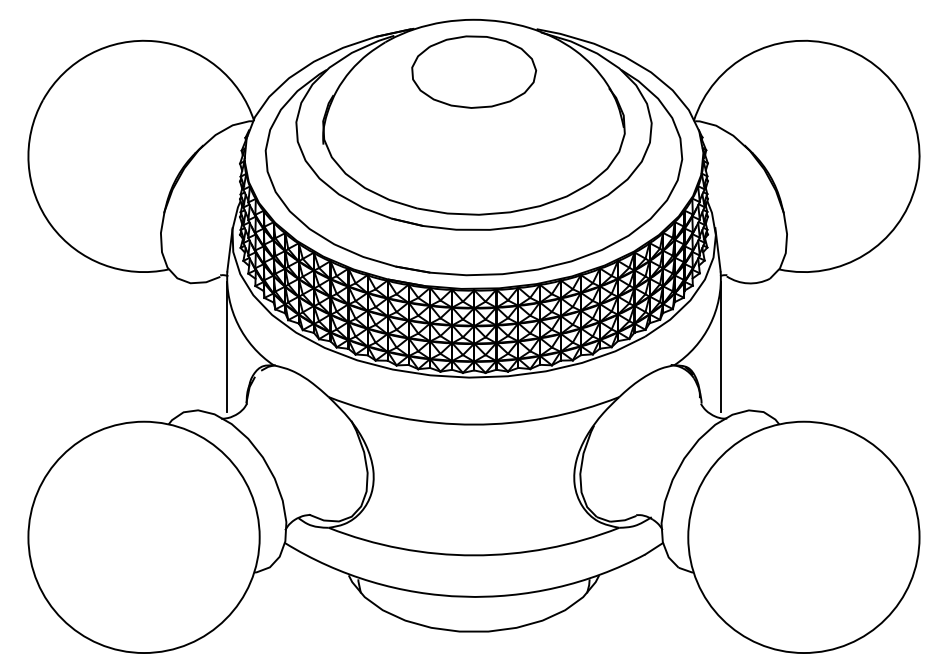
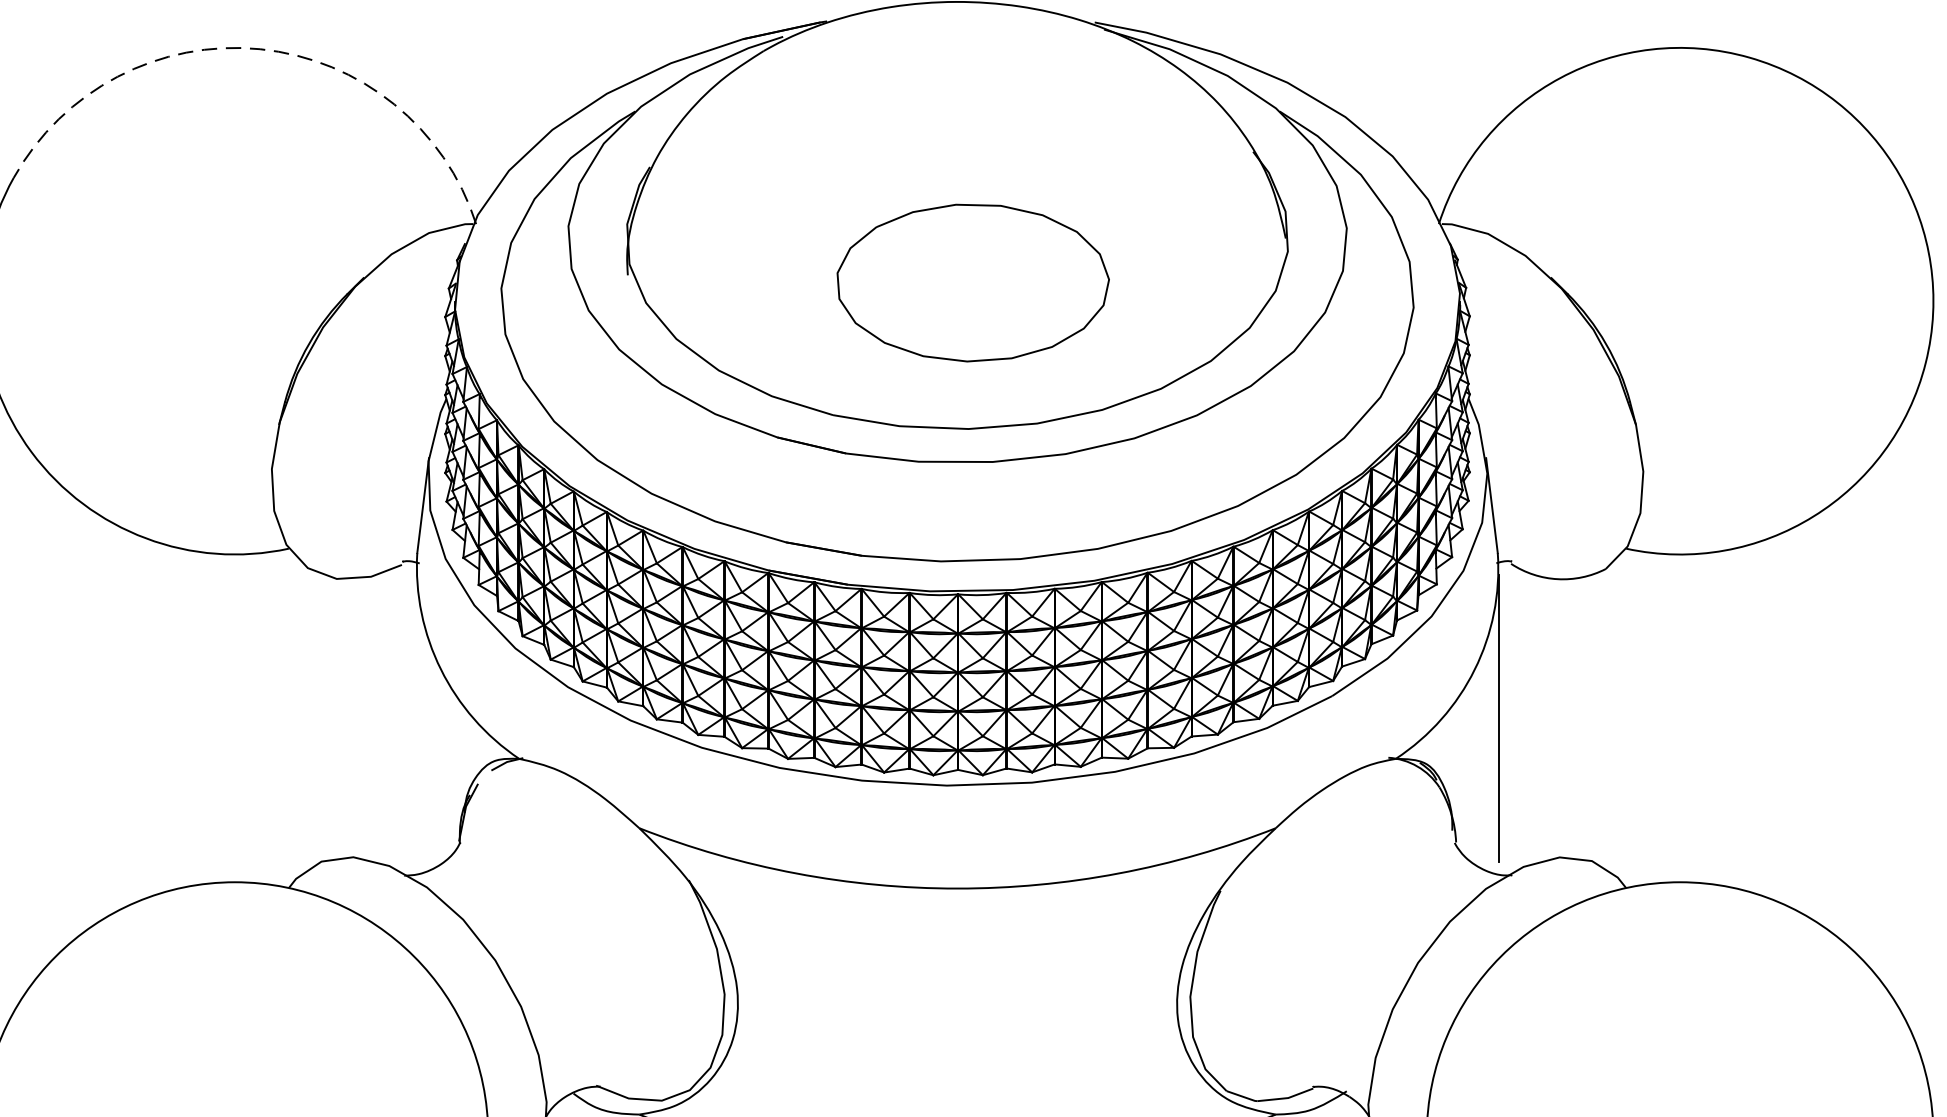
arc: (155, 41) -> (259, 49), solid -> dashed
part: (474, 71) -> (973, 281), moved
line: (226, 346) -> (415, 717), removed

